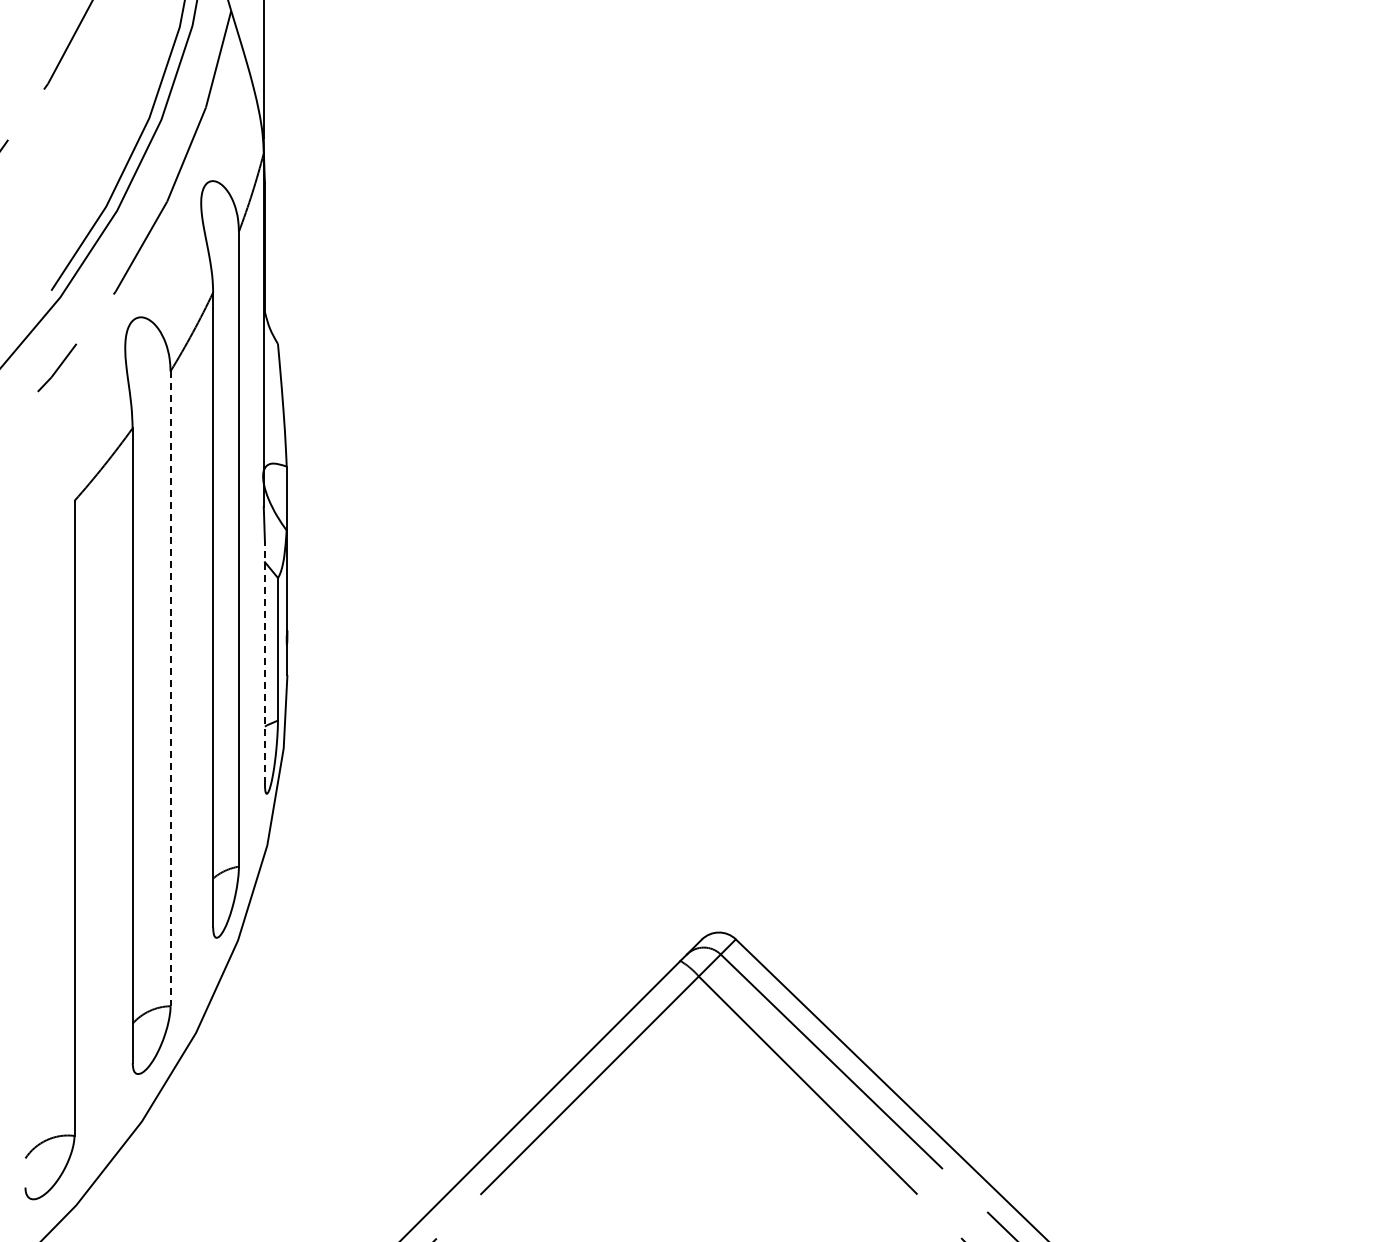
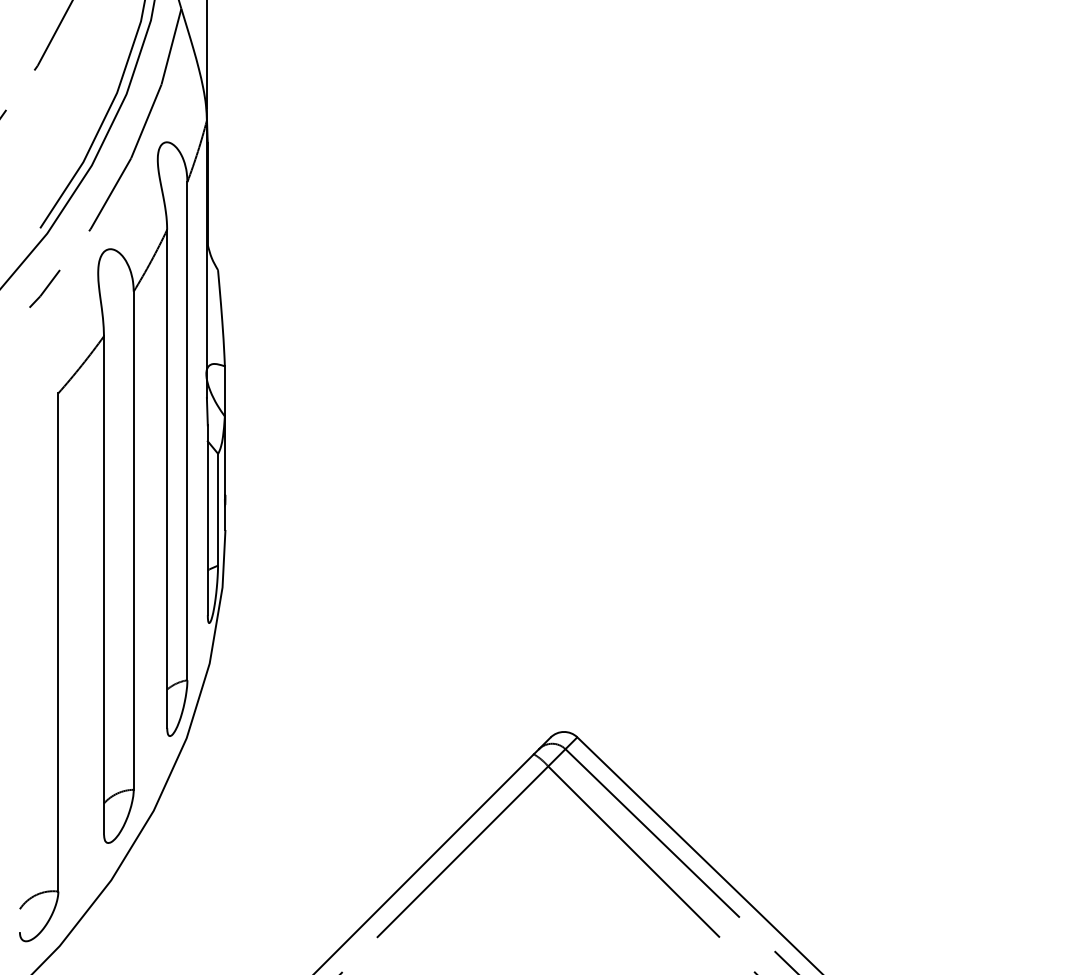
line: (264, 662) -> (207, 520), dashed -> solid
line: (170, 689) -> (133, 541), dashed -> solid

